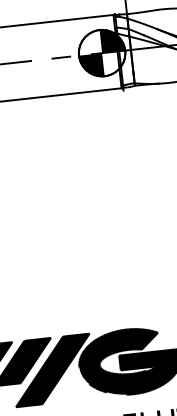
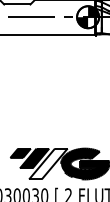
fill: (52, 369) -> (48, 163), removed

